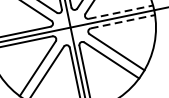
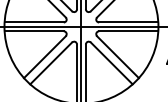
line: (120, 12) -> (128, 22), dashed -> solid
line: (122, 22) -> (128, 31), dashed -> solid

